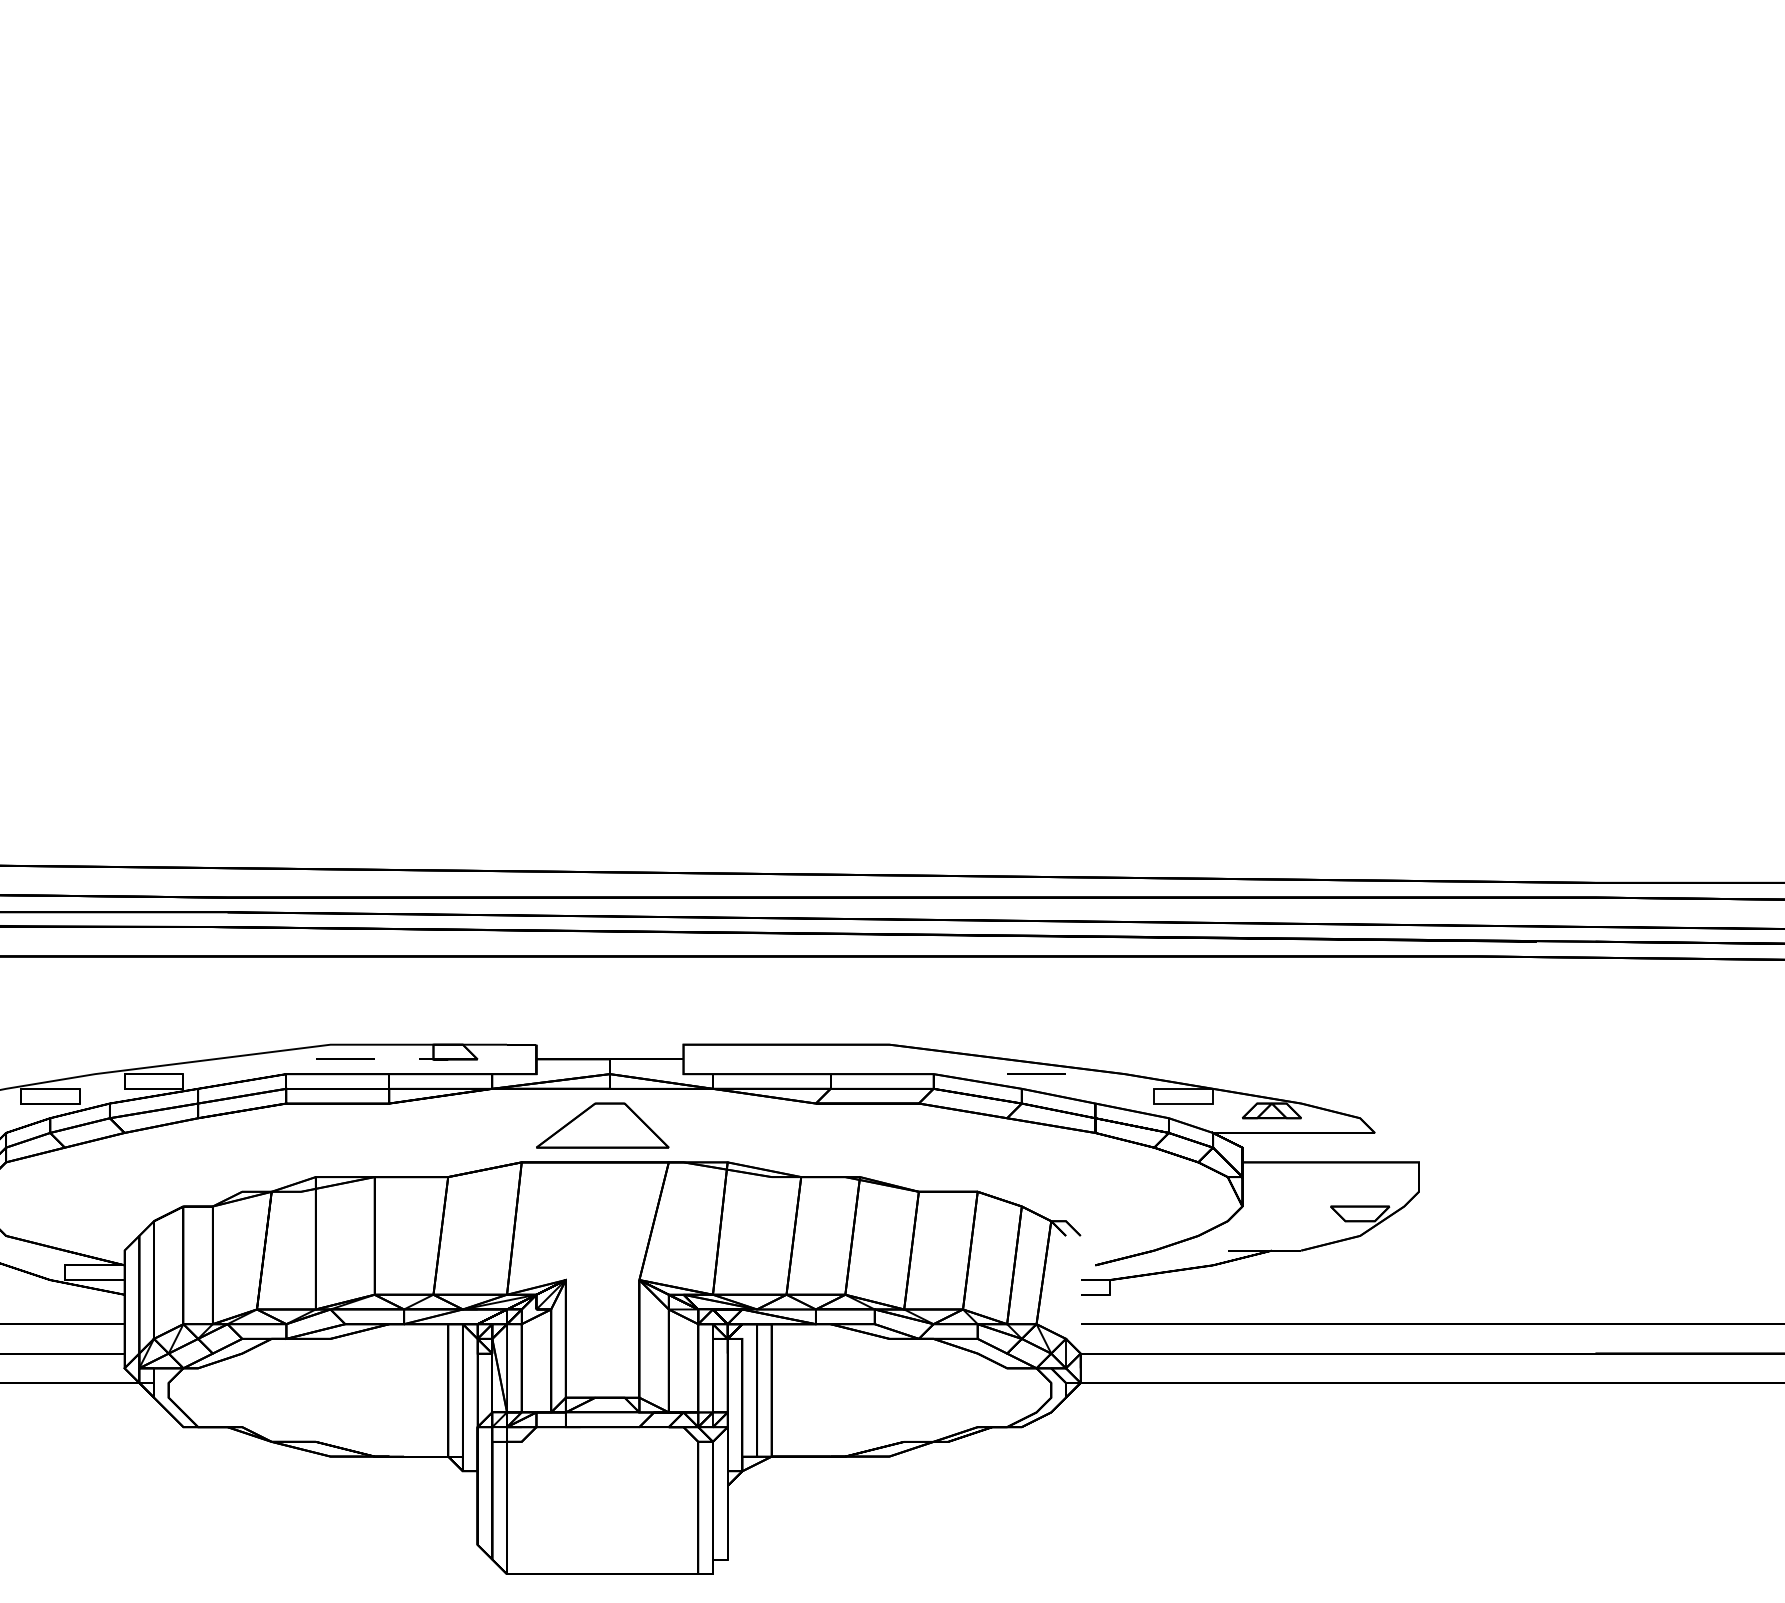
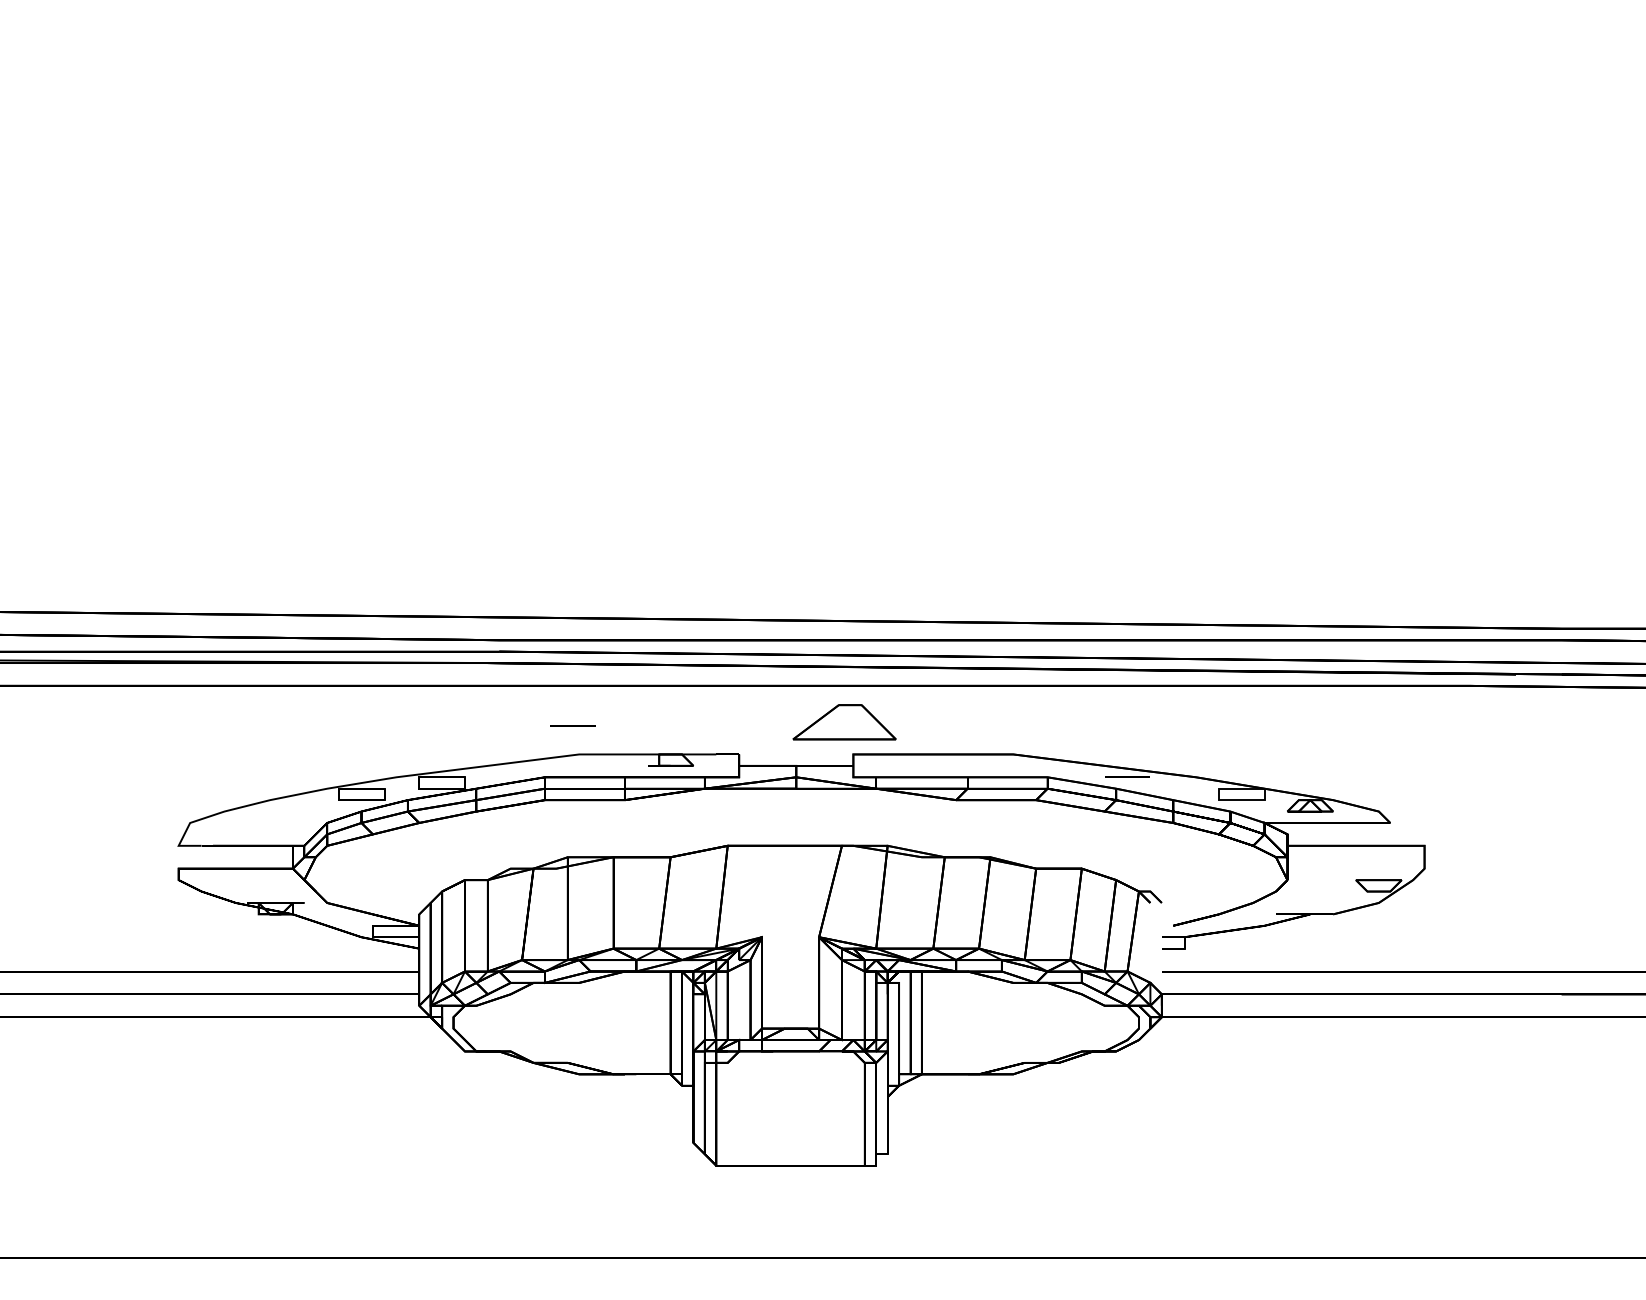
line: (345, 1058) -> (572, 725), moved
part: (602, 1125) -> (844, 722), moved

